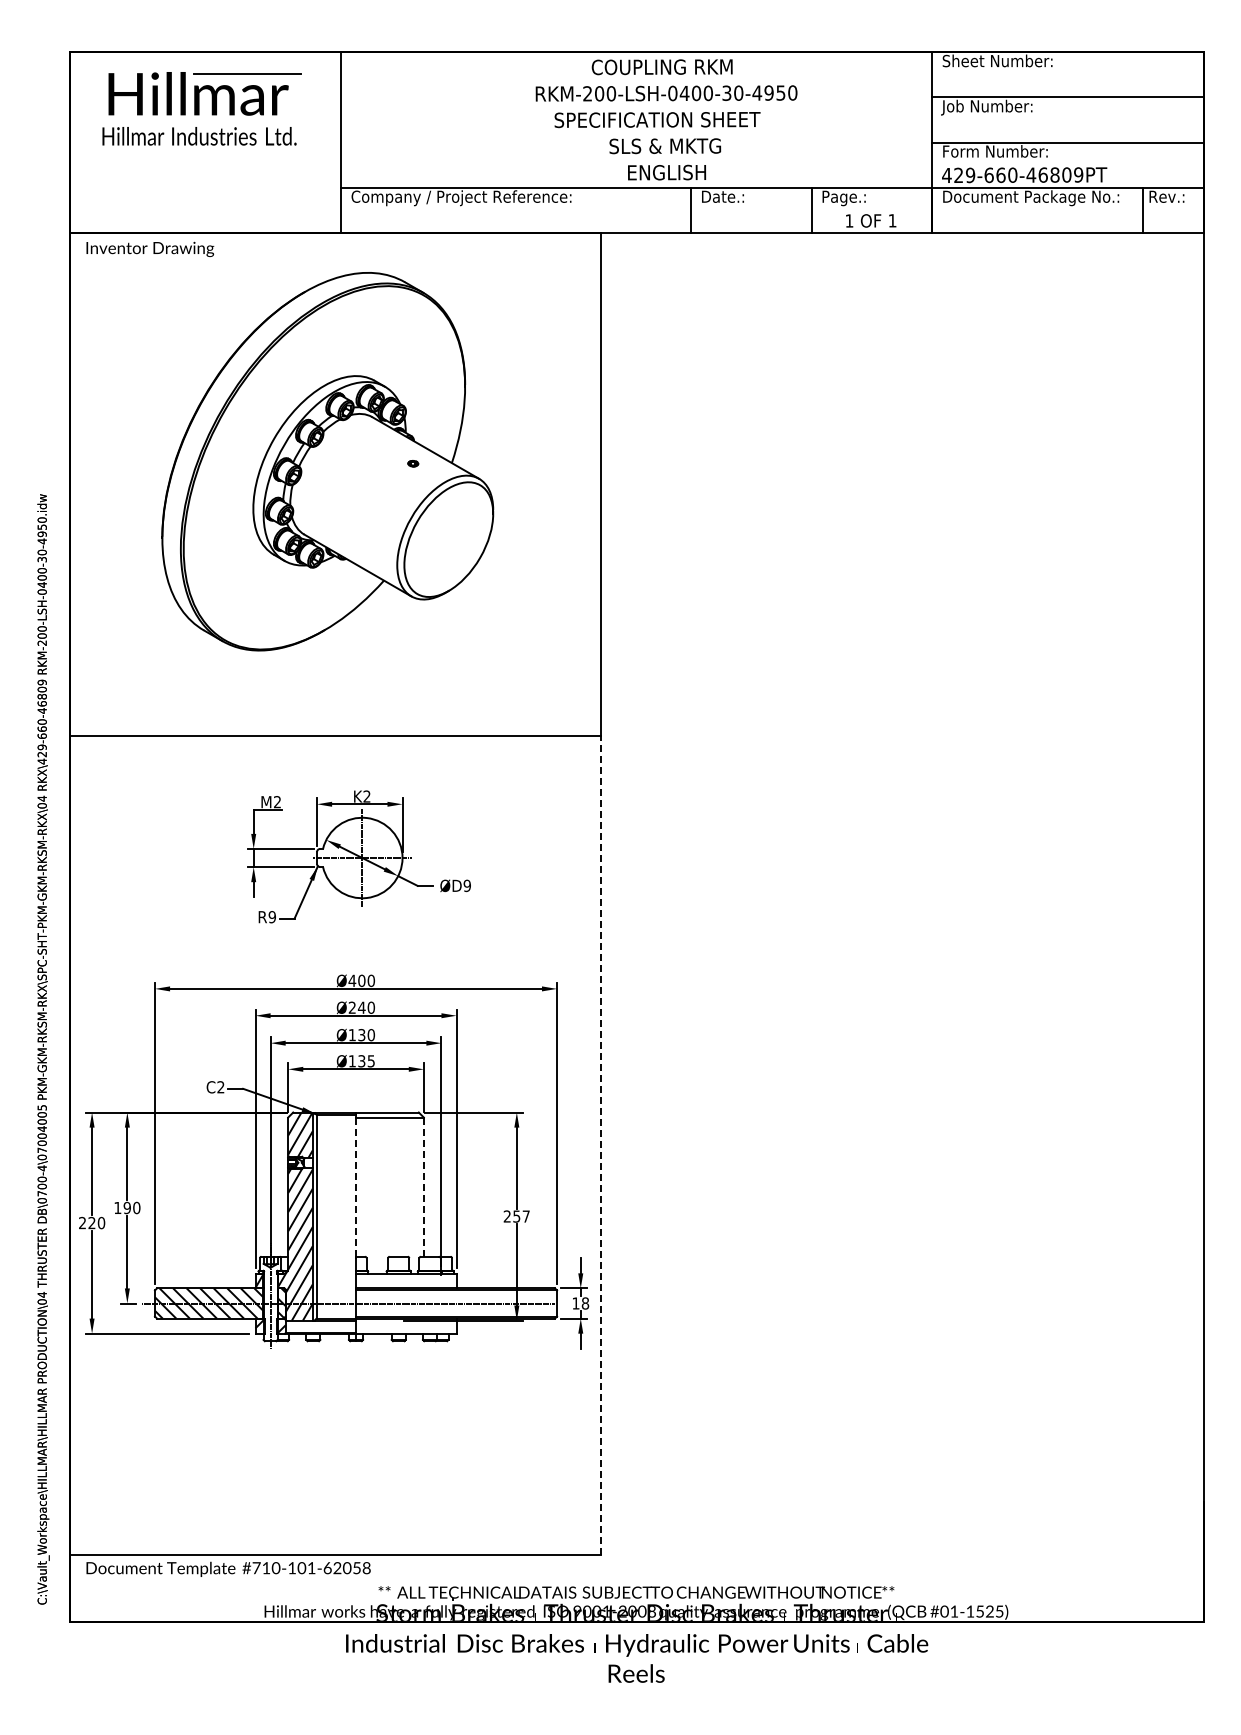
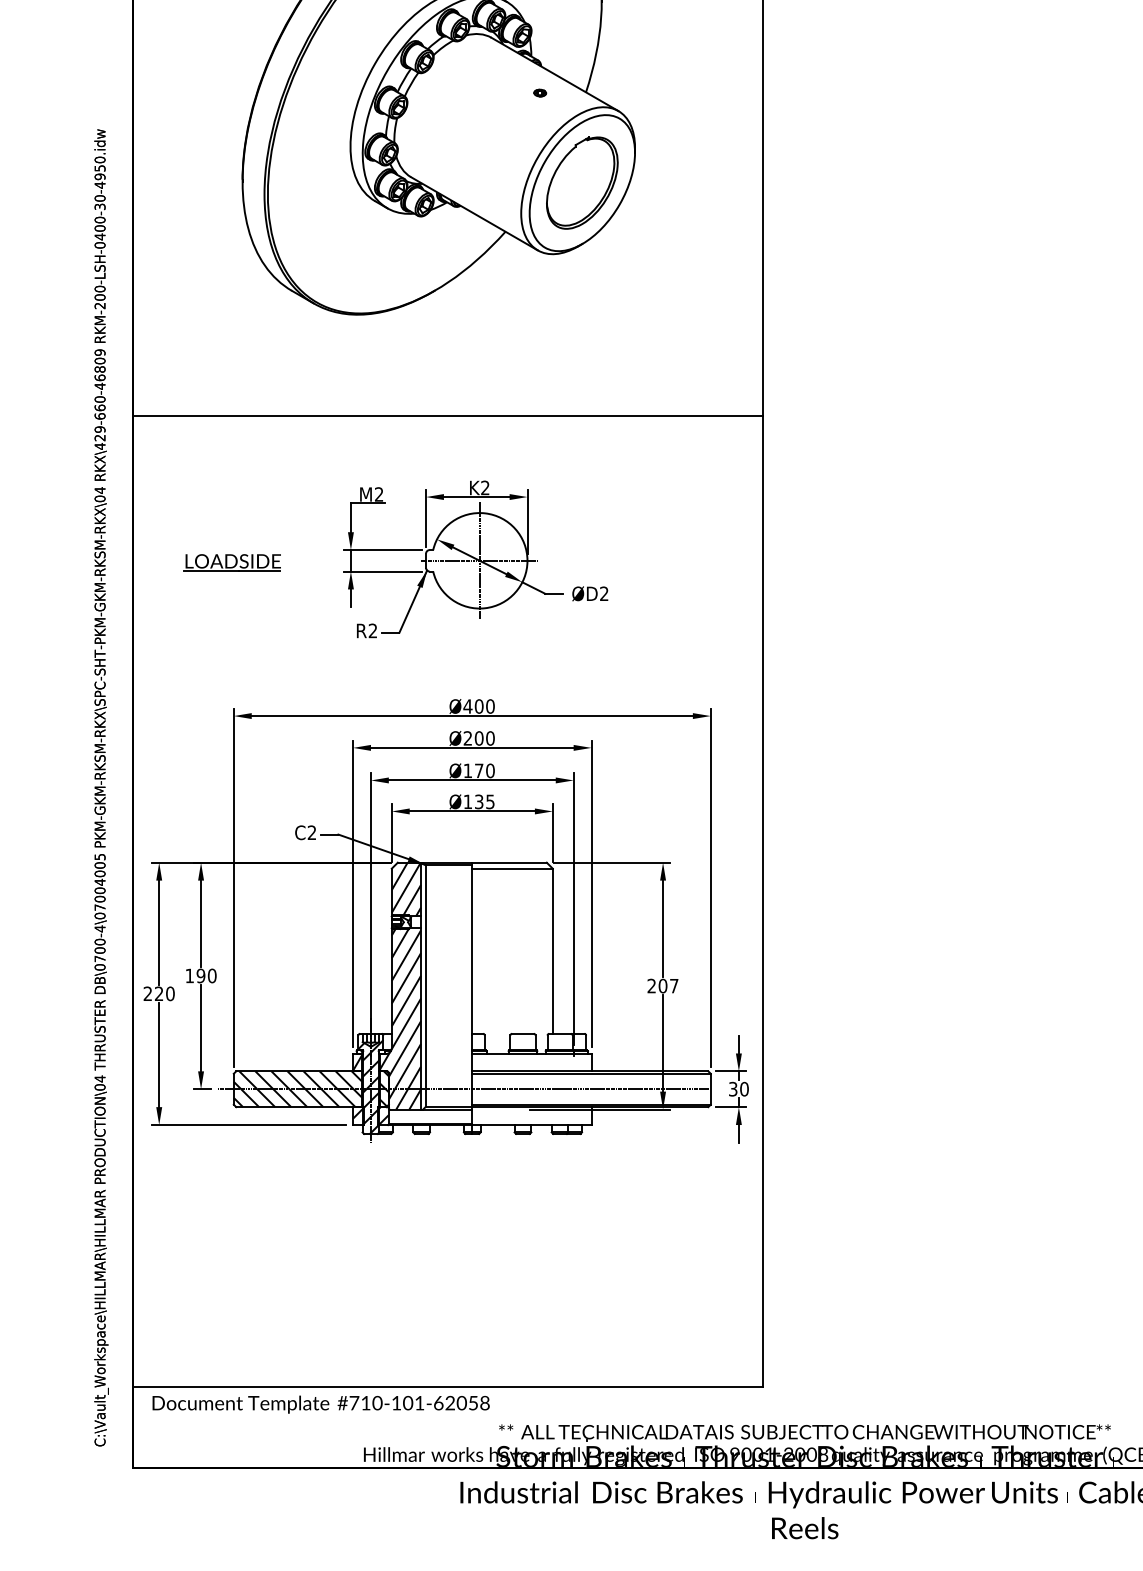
part: (448, 539) -> (581, 182), added
part: (153, 859) -> (232, 562), added
text: (466, 885) -> (603, 593), ØD9 -> ØD2
text: (271, 917) -> (372, 631), R9 -> R2
text: (361, 1007) -> (478, 738), Ø240 -> Ø200
text: (361, 1035) -> (478, 771), Ø130 -> Ø170
line: (600, 1144) -> (762, 900), dashed -> solid
line: (356, 1187) -> (472, 951), dashed -> solid
line: (423, 1187) -> (552, 951), dashed -> solid
text: (516, 1216) -> (662, 986), 257 -> 207
hatch: (270, 1301) -> (370, 1086), added
text: (580, 1303) -> (738, 1089), 18 -> 30

